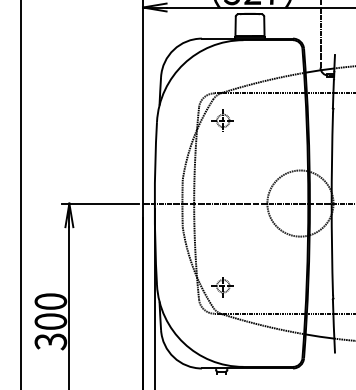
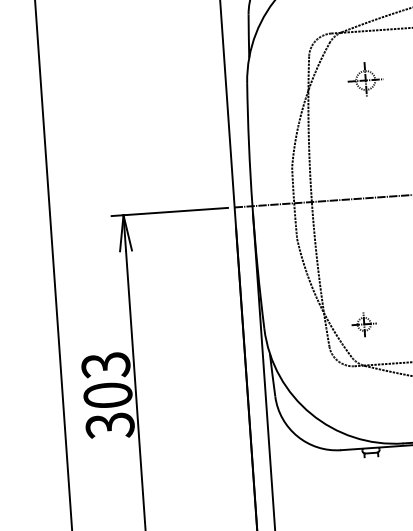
part: (222, 120) -> (364, 79), moved
part: (222, 287) -> (363, 325), size x0.7
text: (50, 301) -> (105, 365), 300 -> 303

